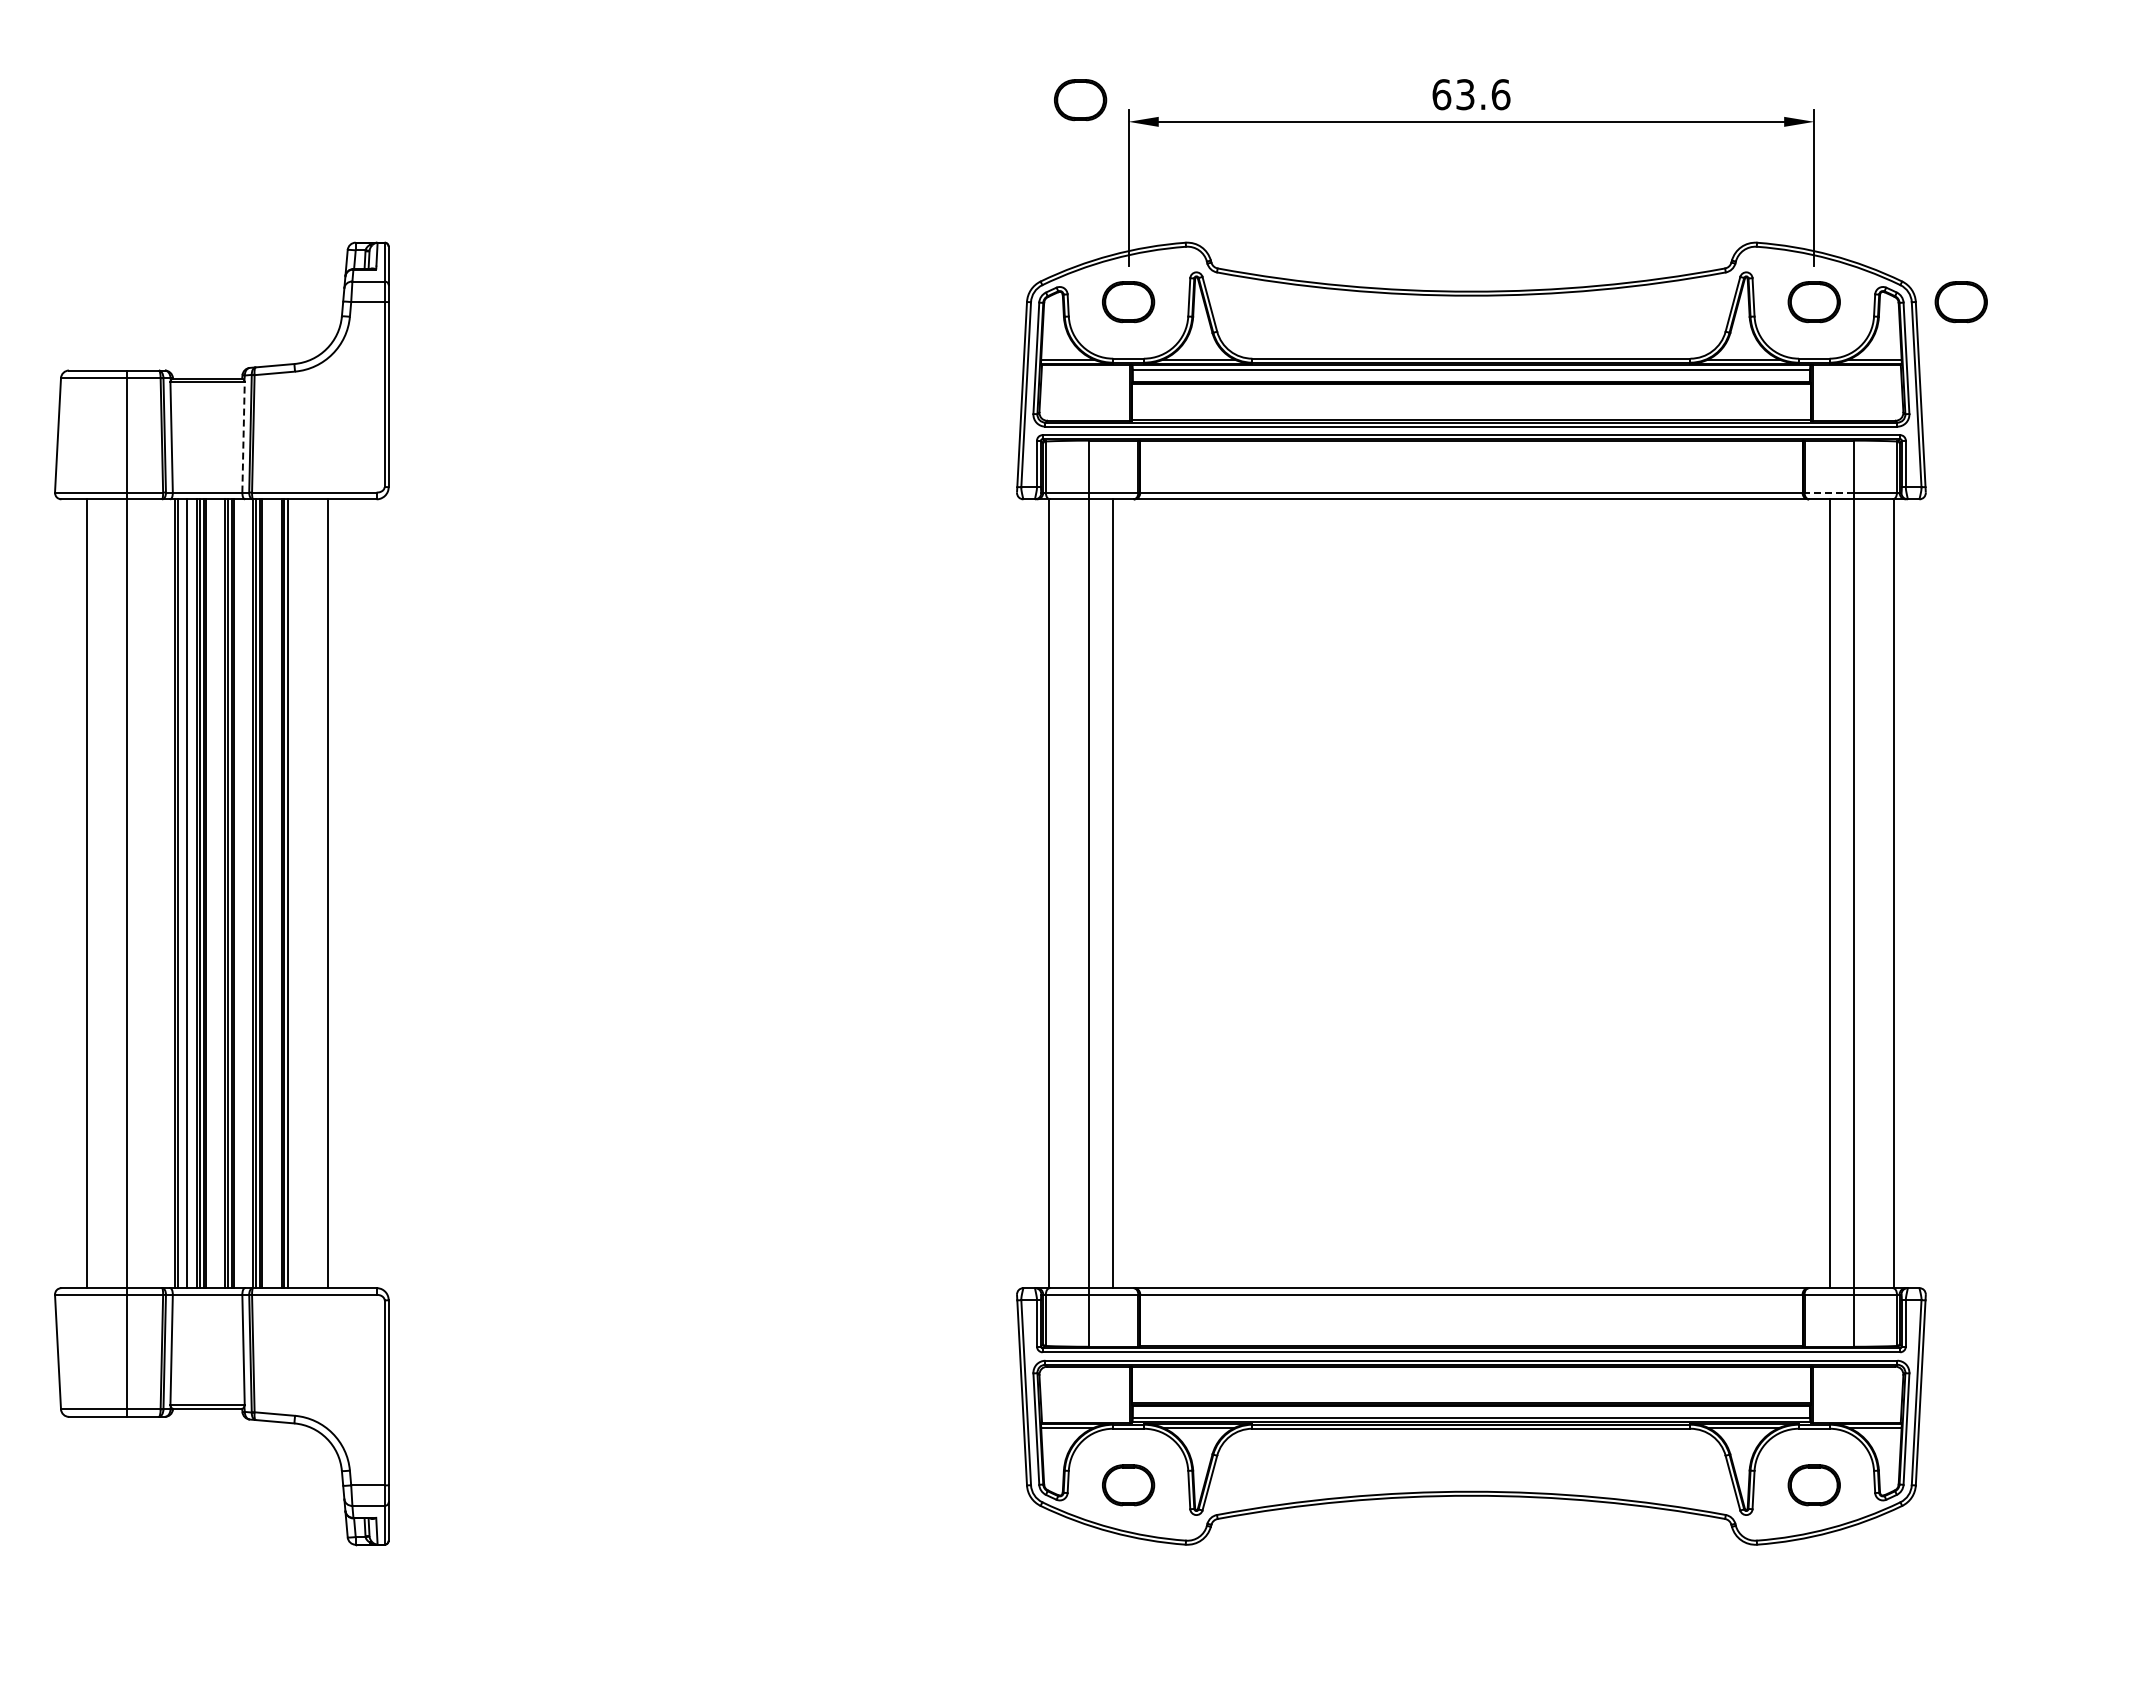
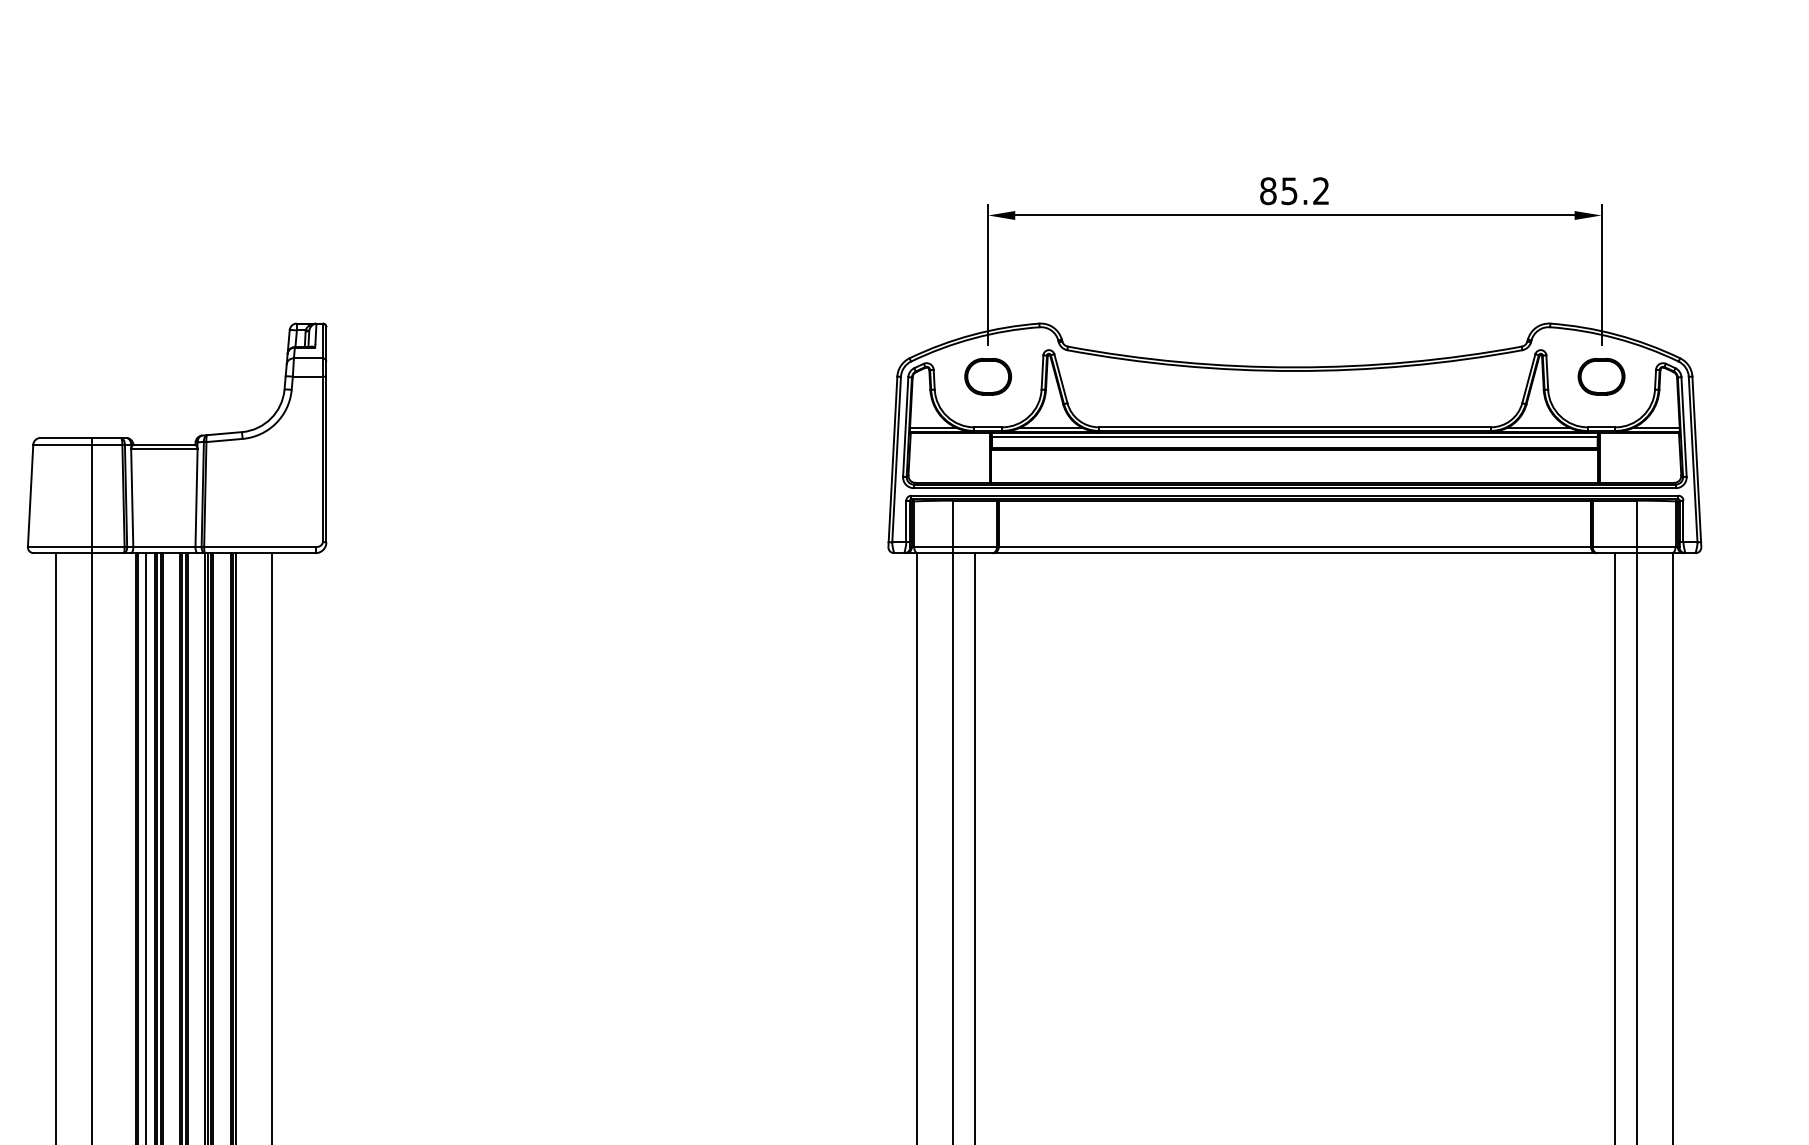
text: (1471, 94) -> (1294, 191), 63.6 -> 85.2
part: (1080, 100) -> (945, 196), removed
part: (1960, 302) -> (1732, 377), removed
line: (243, 437) -> (196, 497), dashed -> solid
line: (1829, 492) -> (1615, 547), dashed -> solid

